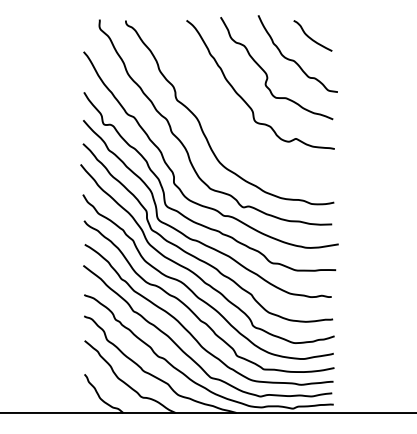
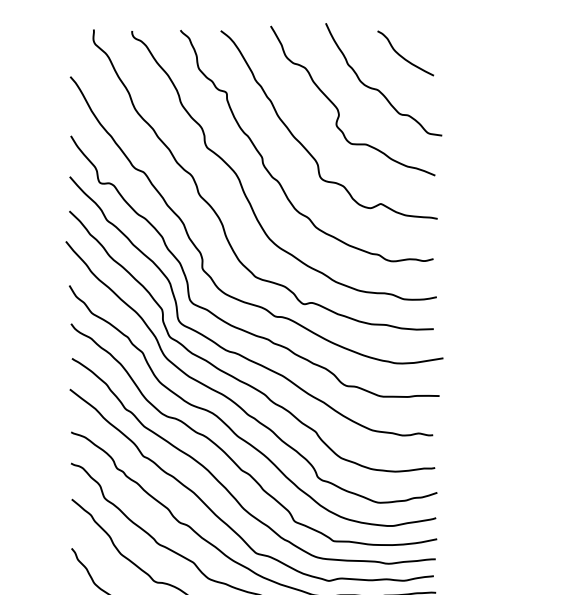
curve: (215, 106) -> (263, 156), added

